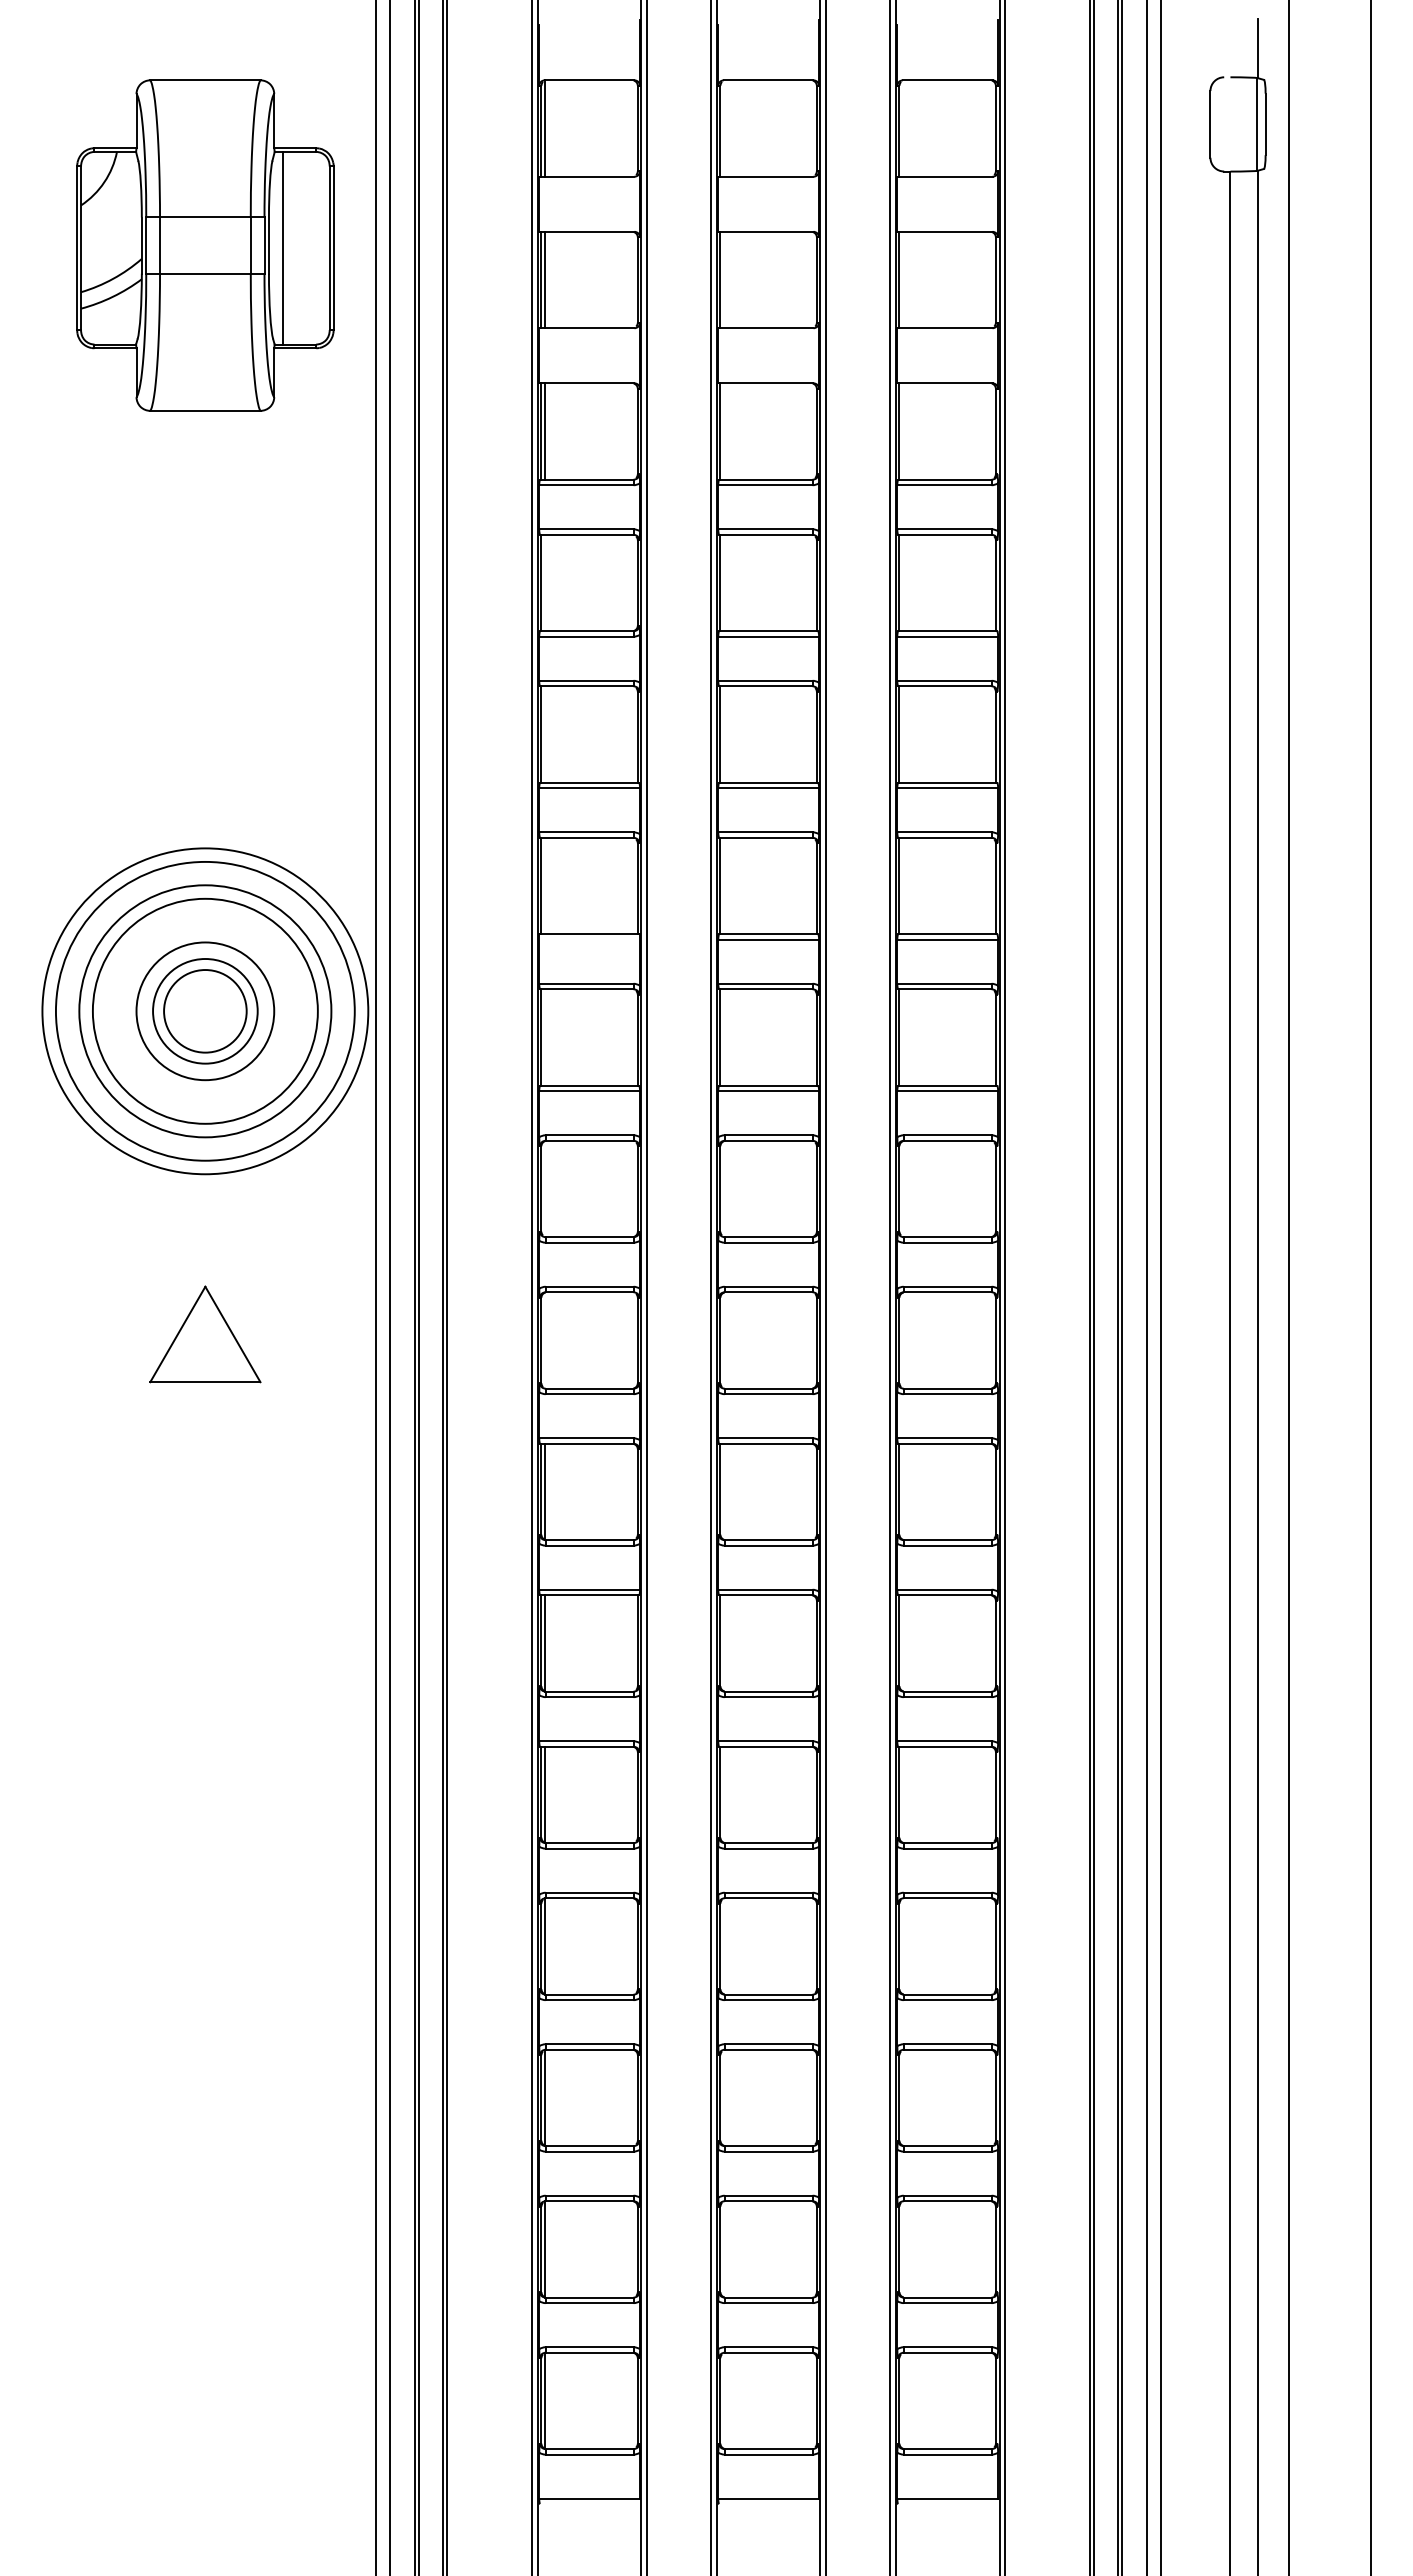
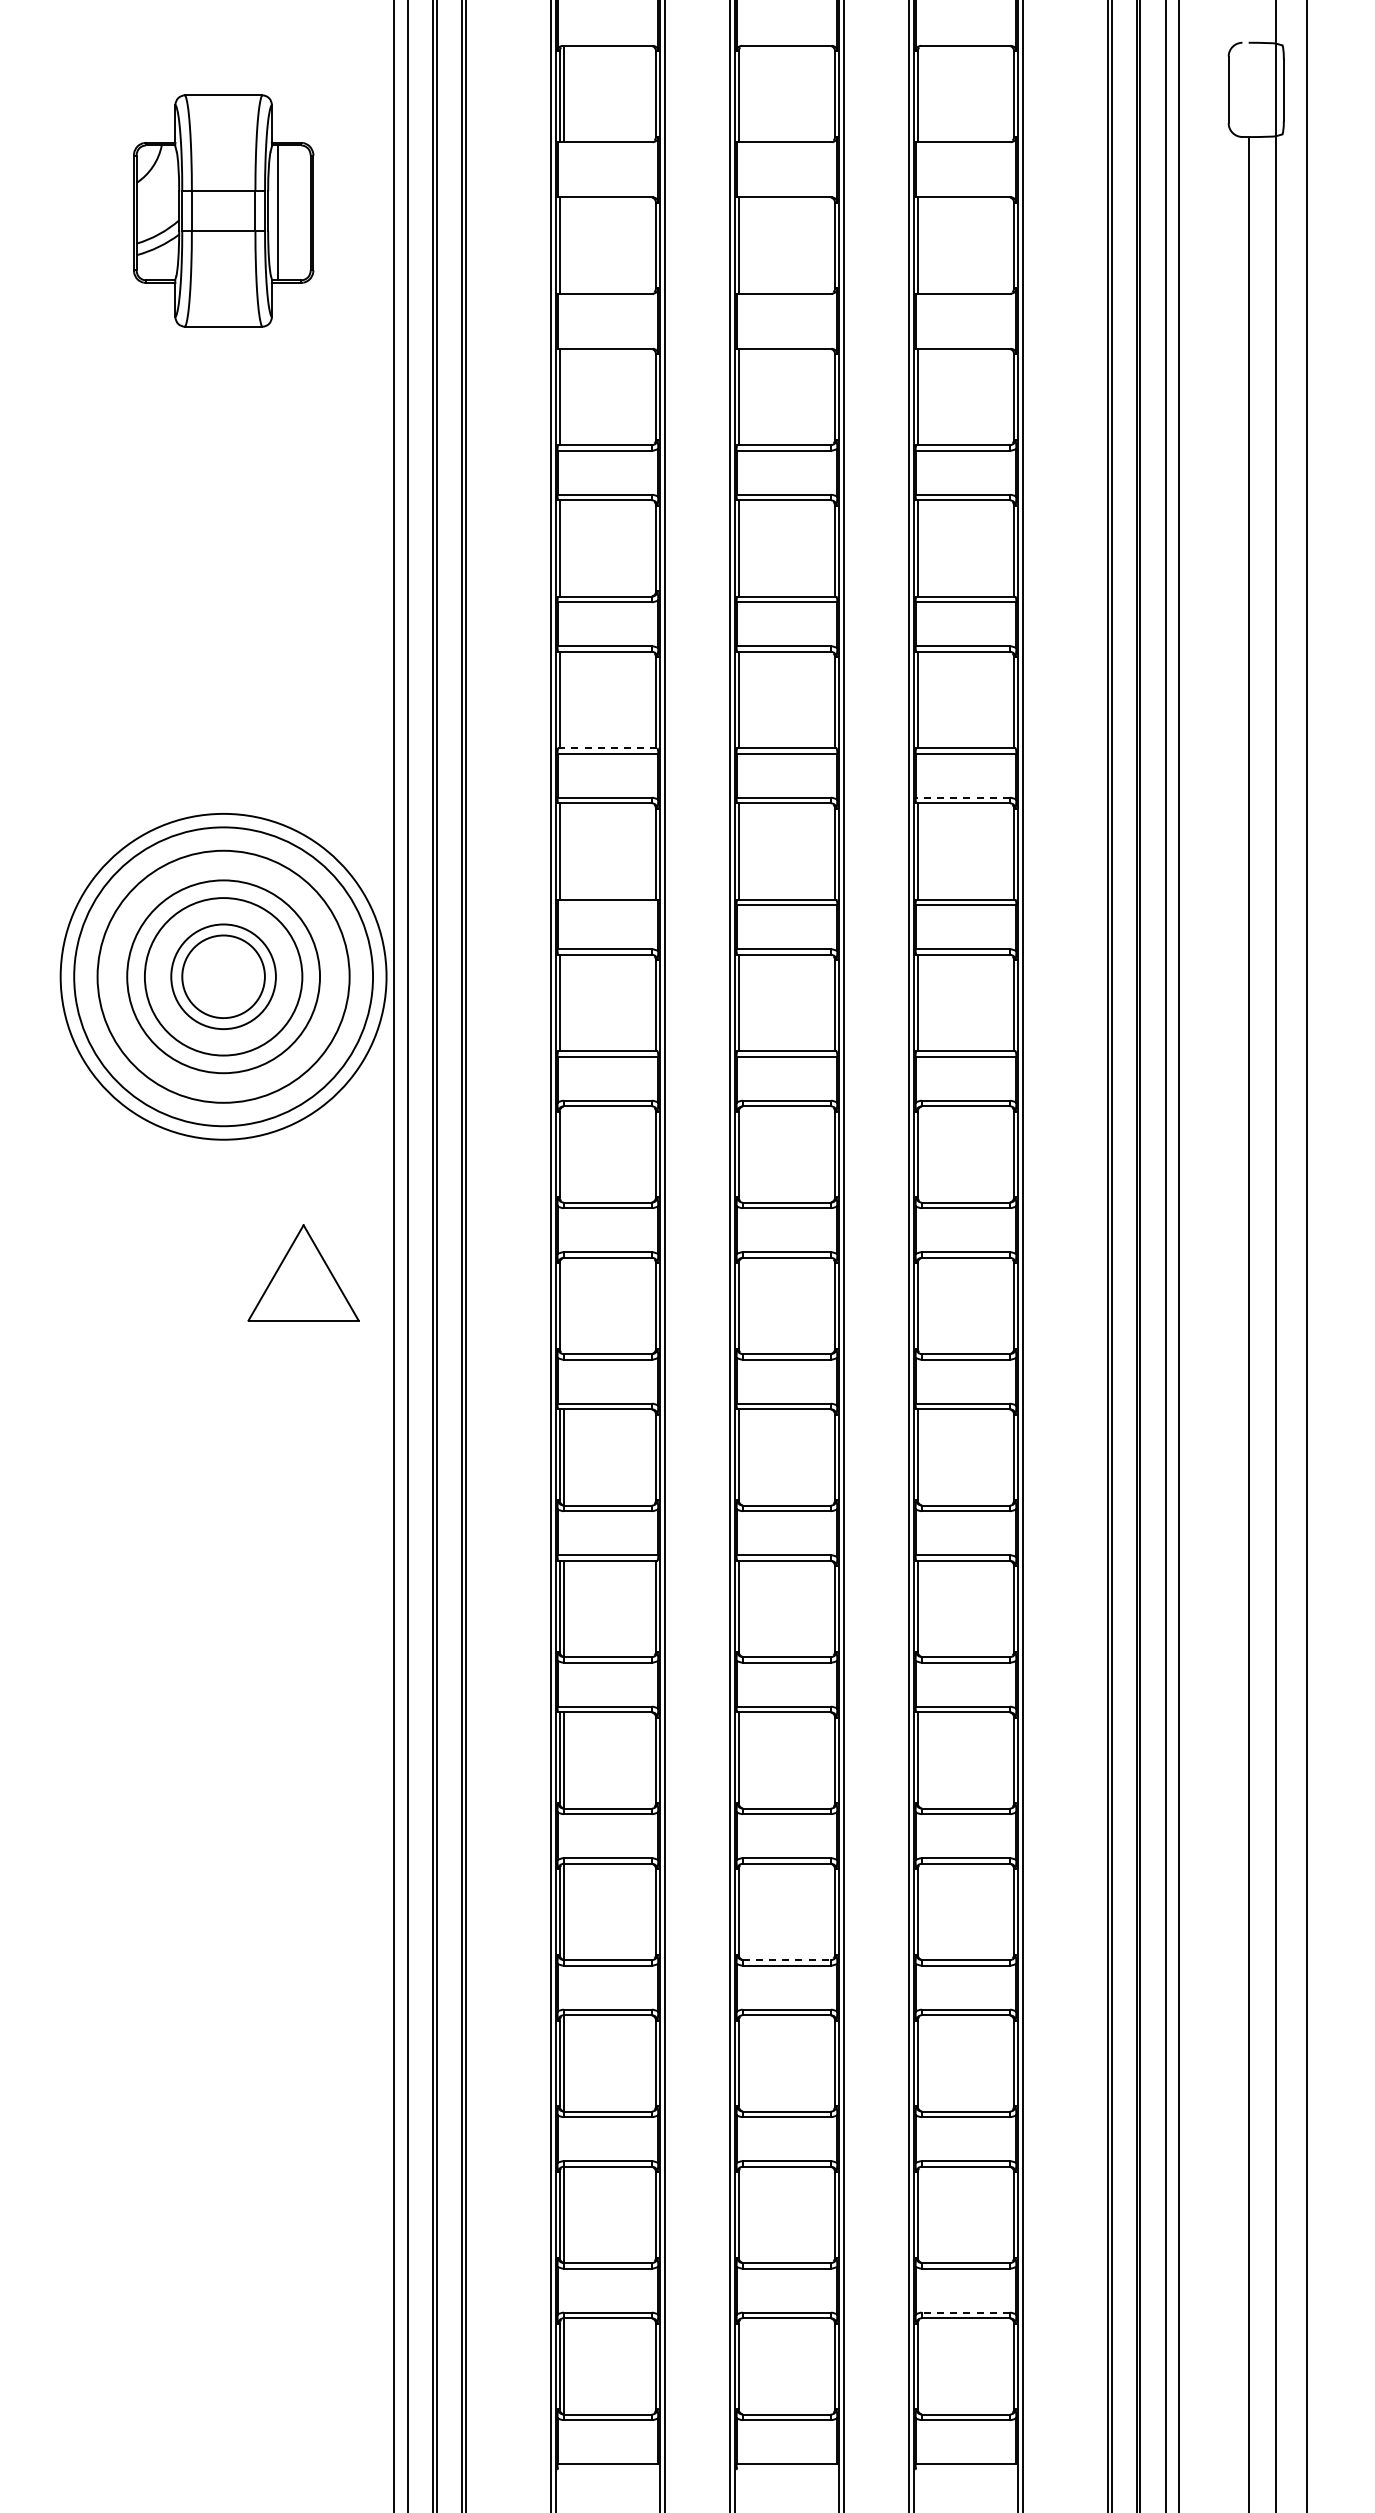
part: (205, 245) -> (223, 210), size x0.7
line: (545, 279) -> (563, 244), removed
line: (545, 431) -> (563, 396), removed
line: (589, 782) -> (607, 747), solid -> dashed
line: (943, 832) -> (961, 797), solid -> dashed
circle: (204, 1010) -> (222, 975), size x0.7
circle: (205, 1011) -> (223, 976), size x1.4
part: (205, 1334) -> (303, 1272), moved
line: (768, 1994) -> (786, 1959), solid -> dashed
line: (947, 2347) -> (965, 2312), solid -> dashed

